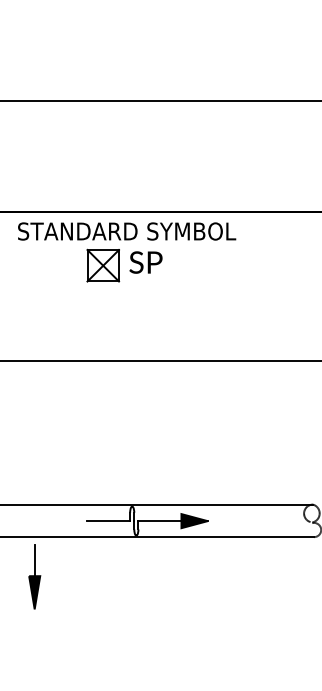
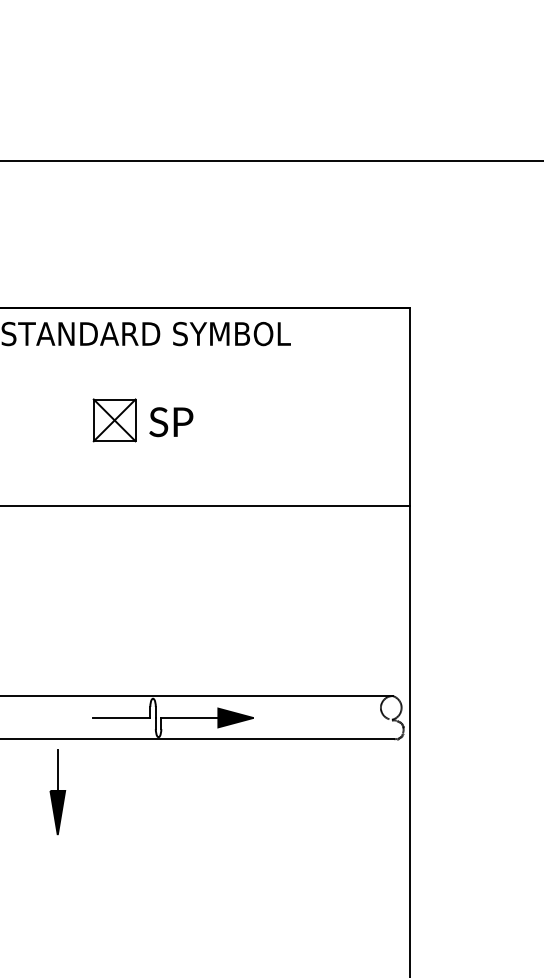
text: (146, 262) -> (171, 422), moved
part: (103, 265) -> (114, 420), moved
part: (34, 577) -> (57, 792), moved

